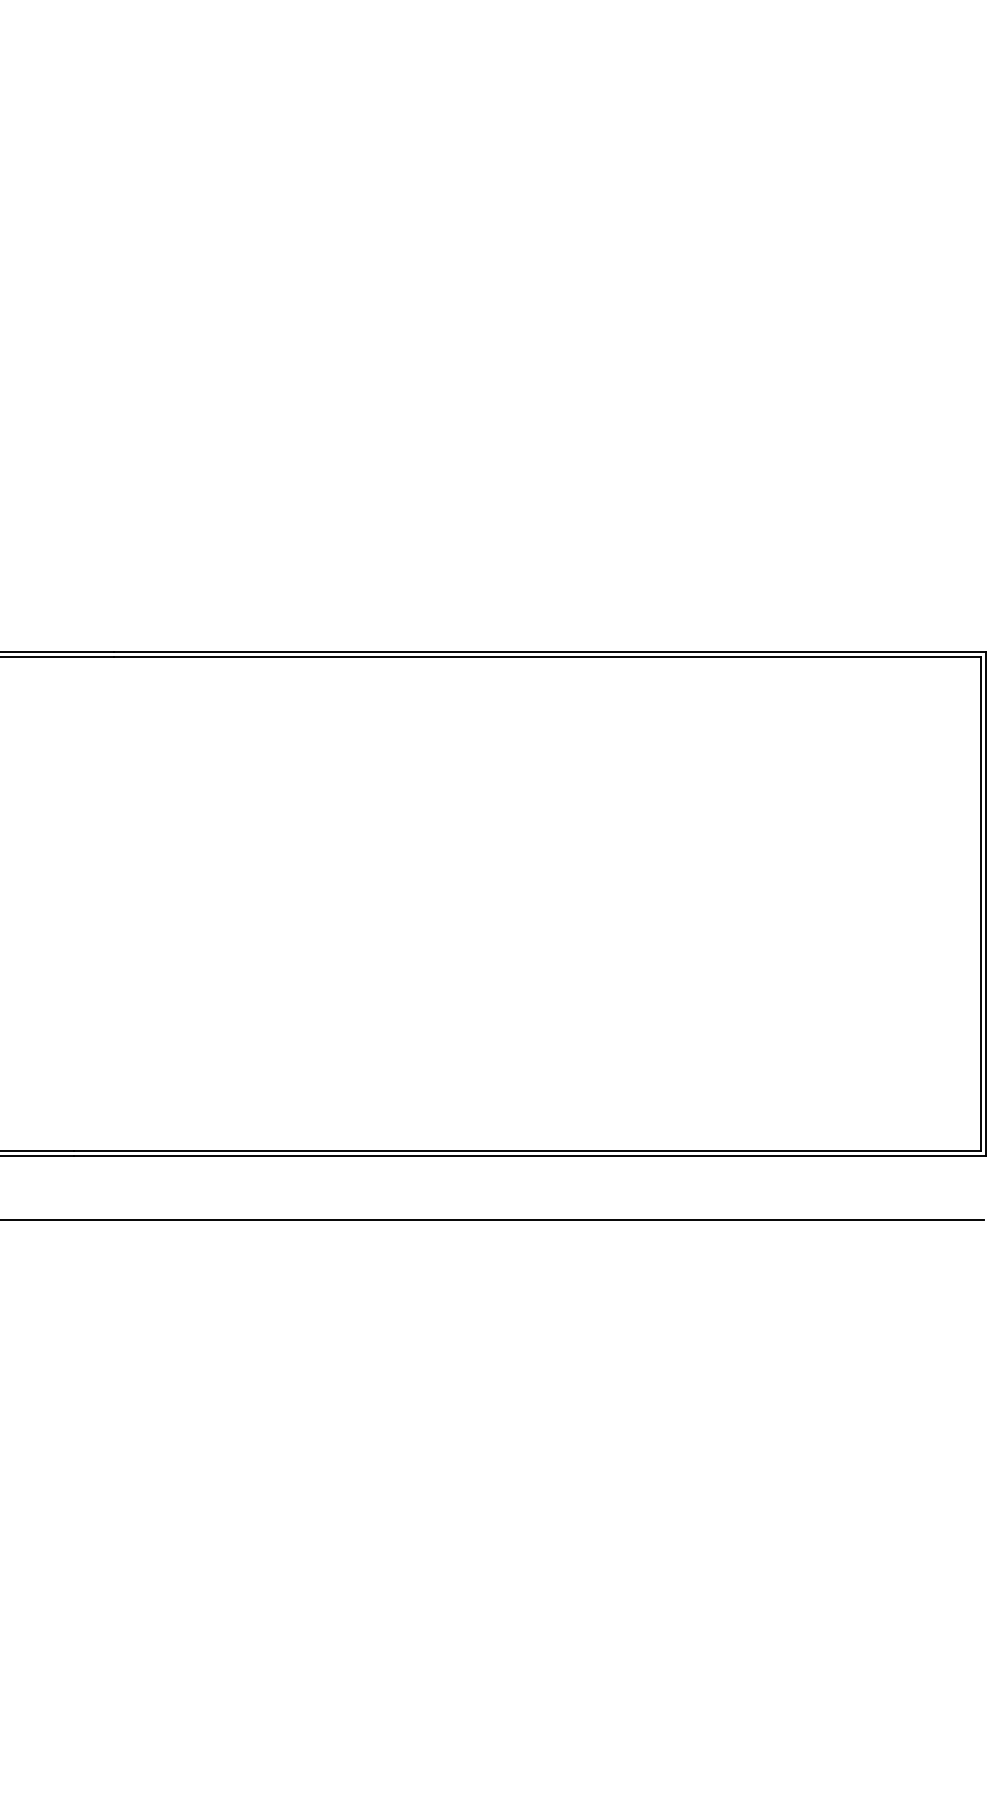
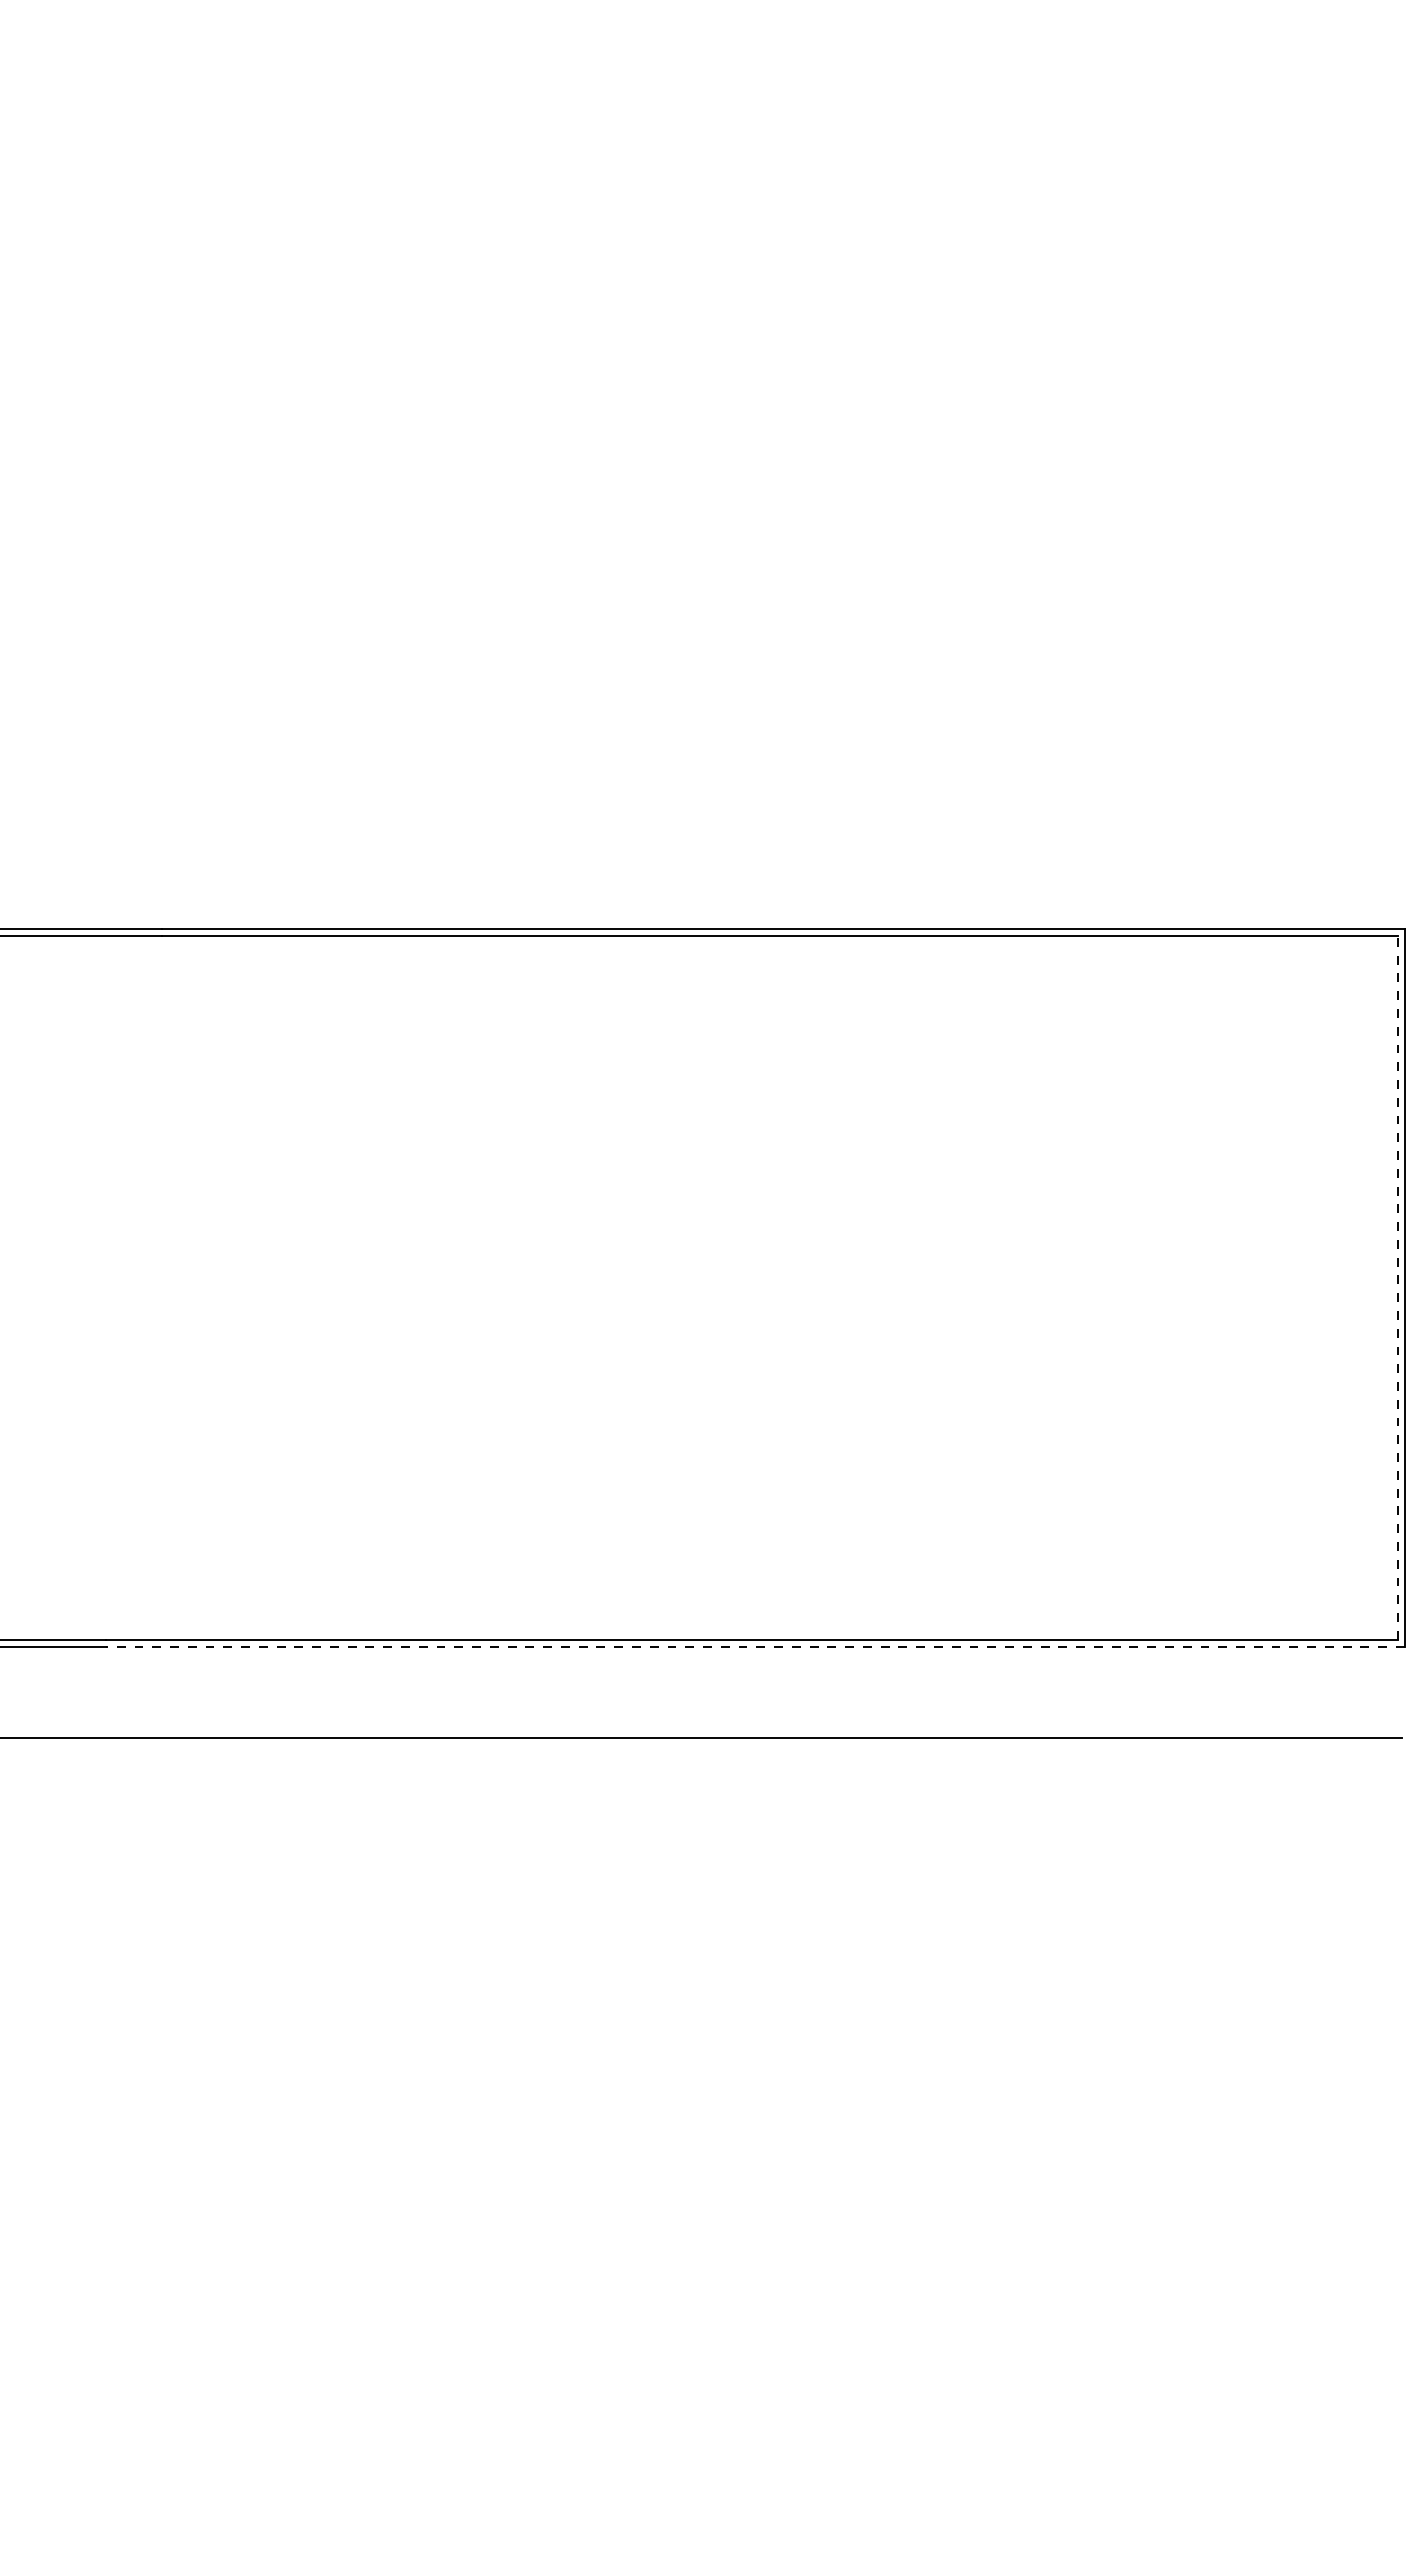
line: (980, 904) -> (1397, 1288), solid -> dashed
line: (530, 1155) -> (755, 1646), solid -> dashed

